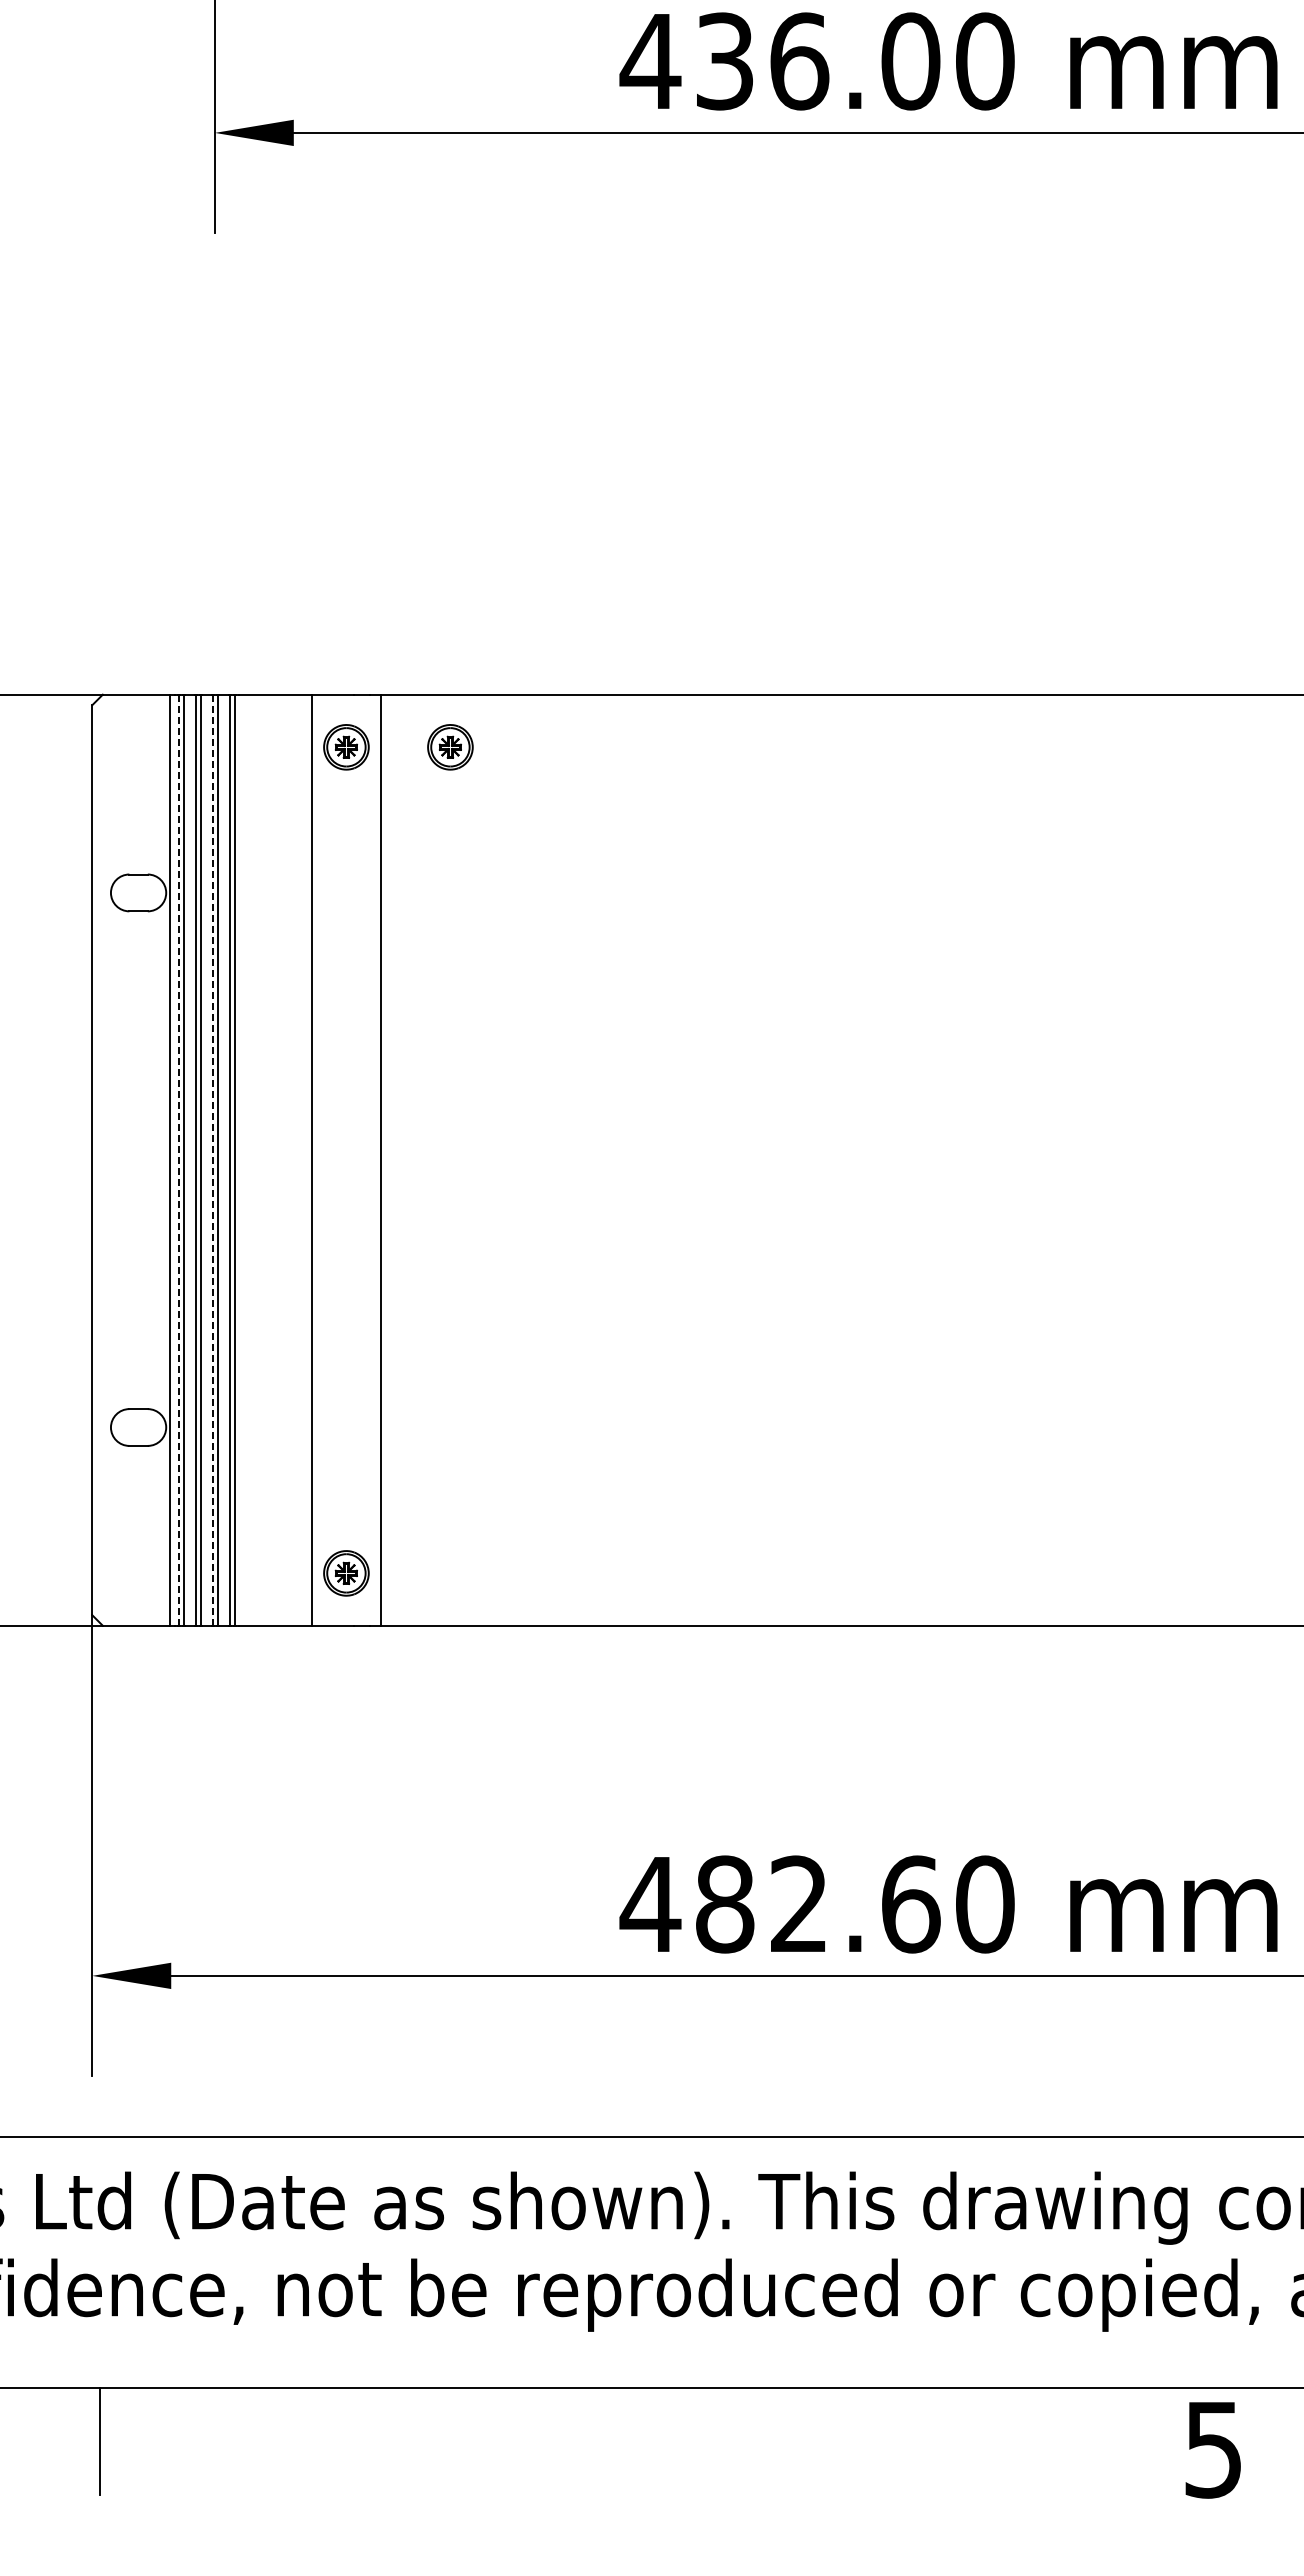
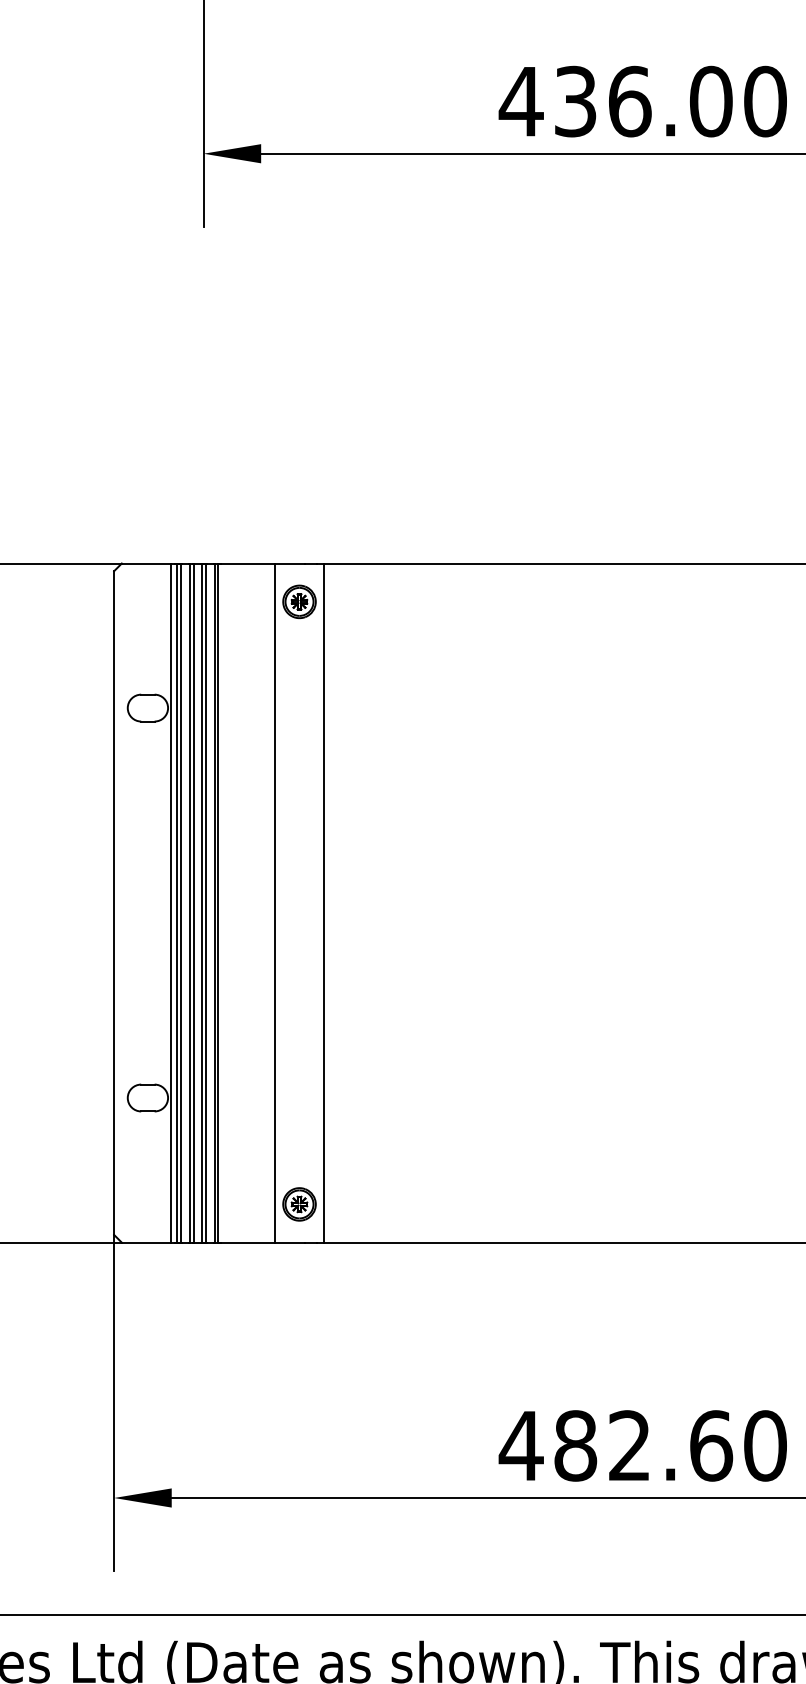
part: (450, 747) -> (375, 602), removed
line: (178, 1160) -> (177, 903), dashed -> solid
line: (212, 1160) -> (201, 903), dashed -> solid

